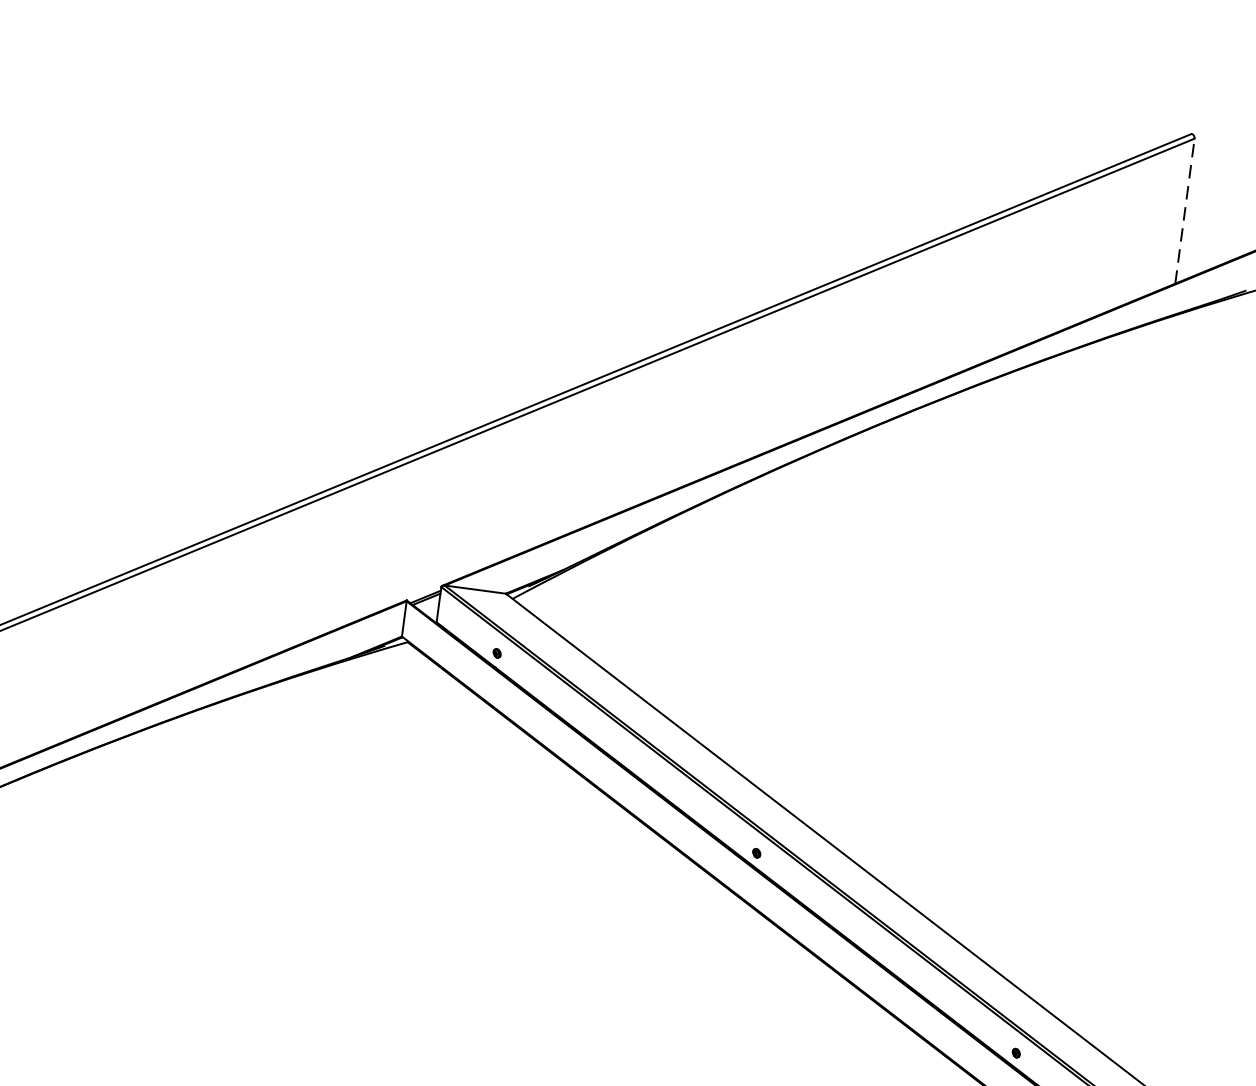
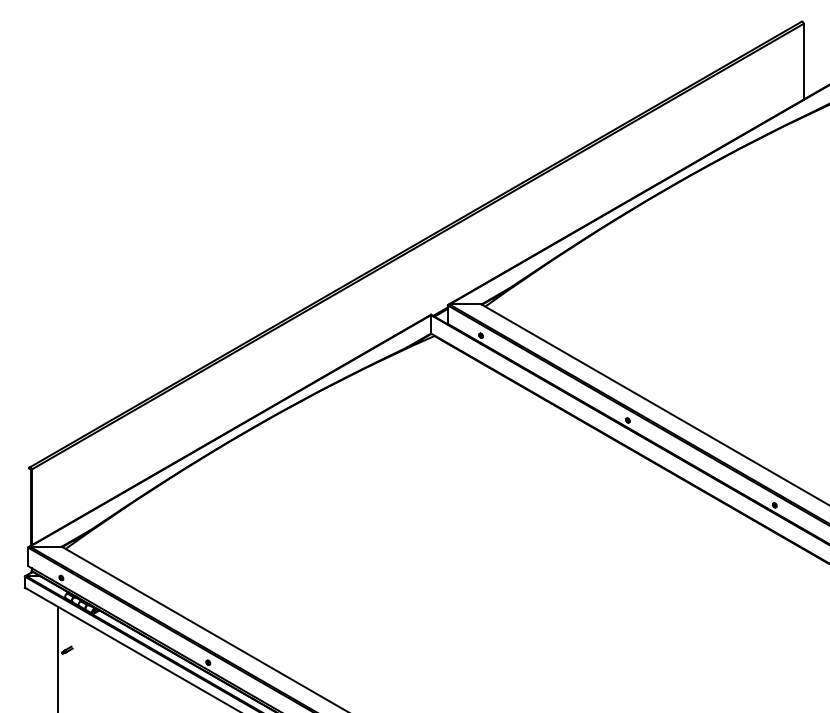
line: (1184, 210) -> (803, 61), dashed -> solid

